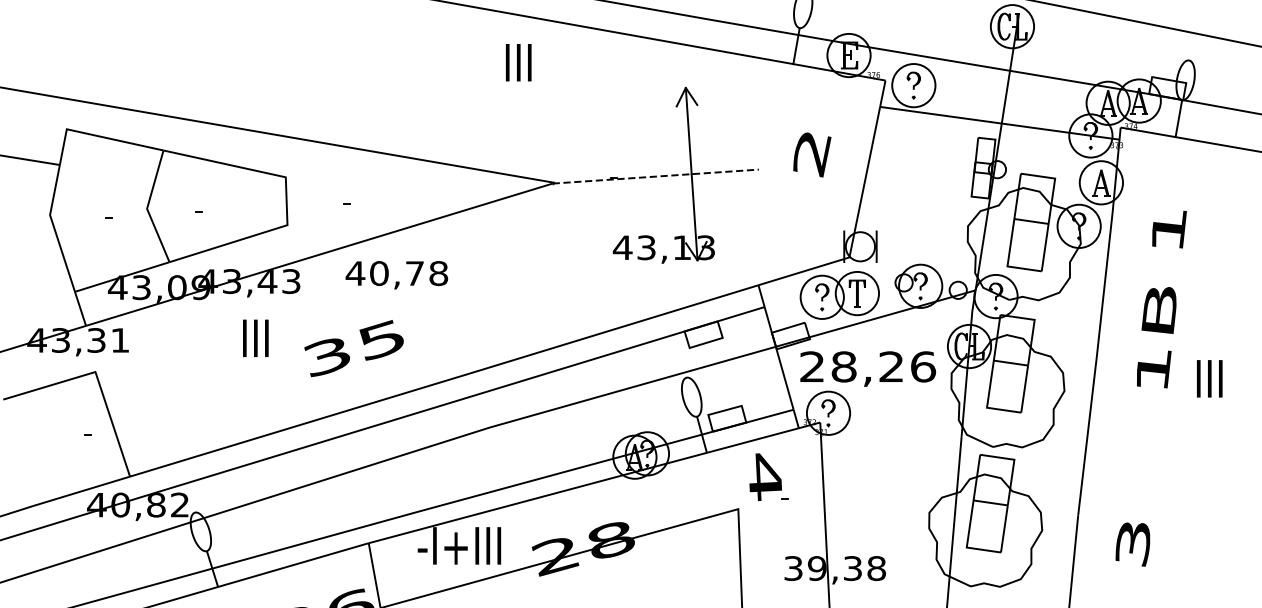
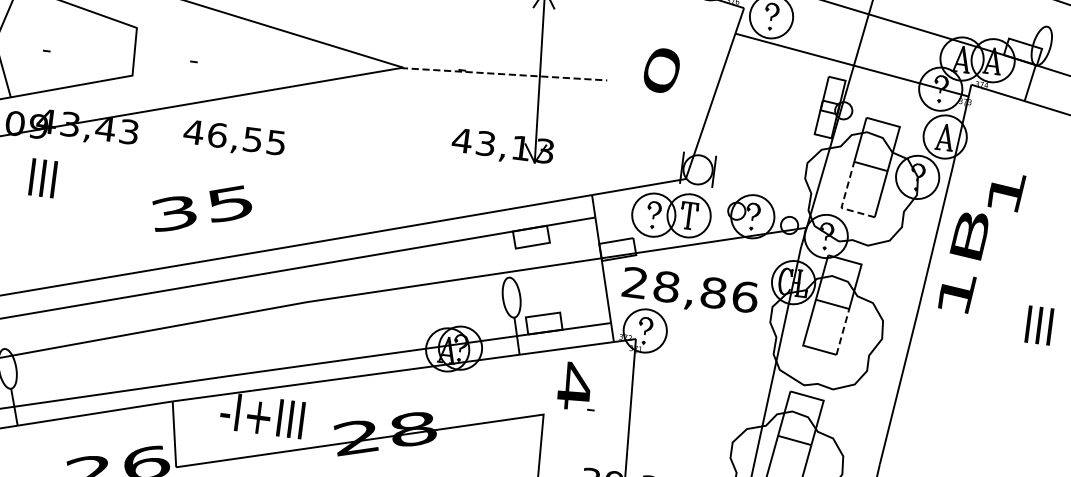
text: (812, 153) -> (662, 71), 2 -> 0
line: (1008, 260) -> (843, 202), solid -> dashed
text: (409, 273) -> (247, 139), 40,78 -> 46,55
text: (1156, 337) -> (963, 262), moved
text: (255, 338) -> (42, 178), moved
text: (353, 348) -> (201, 208), moved
text: (891, 366) -> (713, 292), 28,26 -> 28,86
text: (1209, 378) -> (1039, 325), moved
line: (1024, 389) -> (842, 332), solid -> dashed

